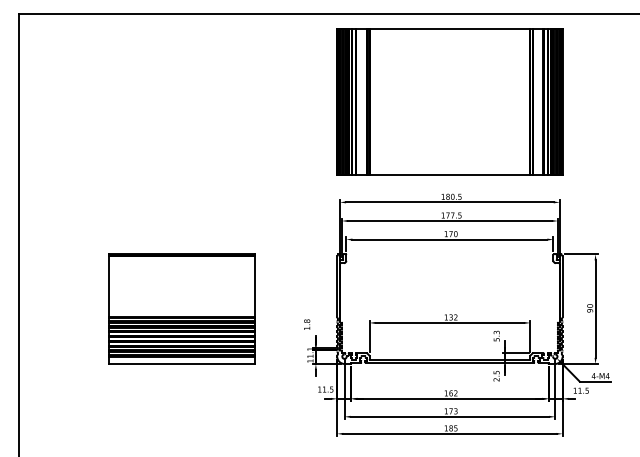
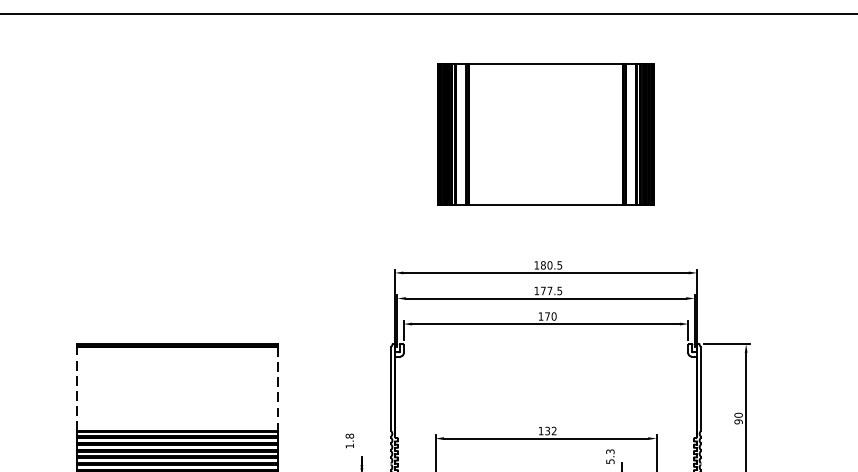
part: (449, 101) -> (545, 134), size x0.7
line: (108, 286) -> (76, 388), solid -> dashed
line: (254, 286) -> (277, 388), solid -> dashed

